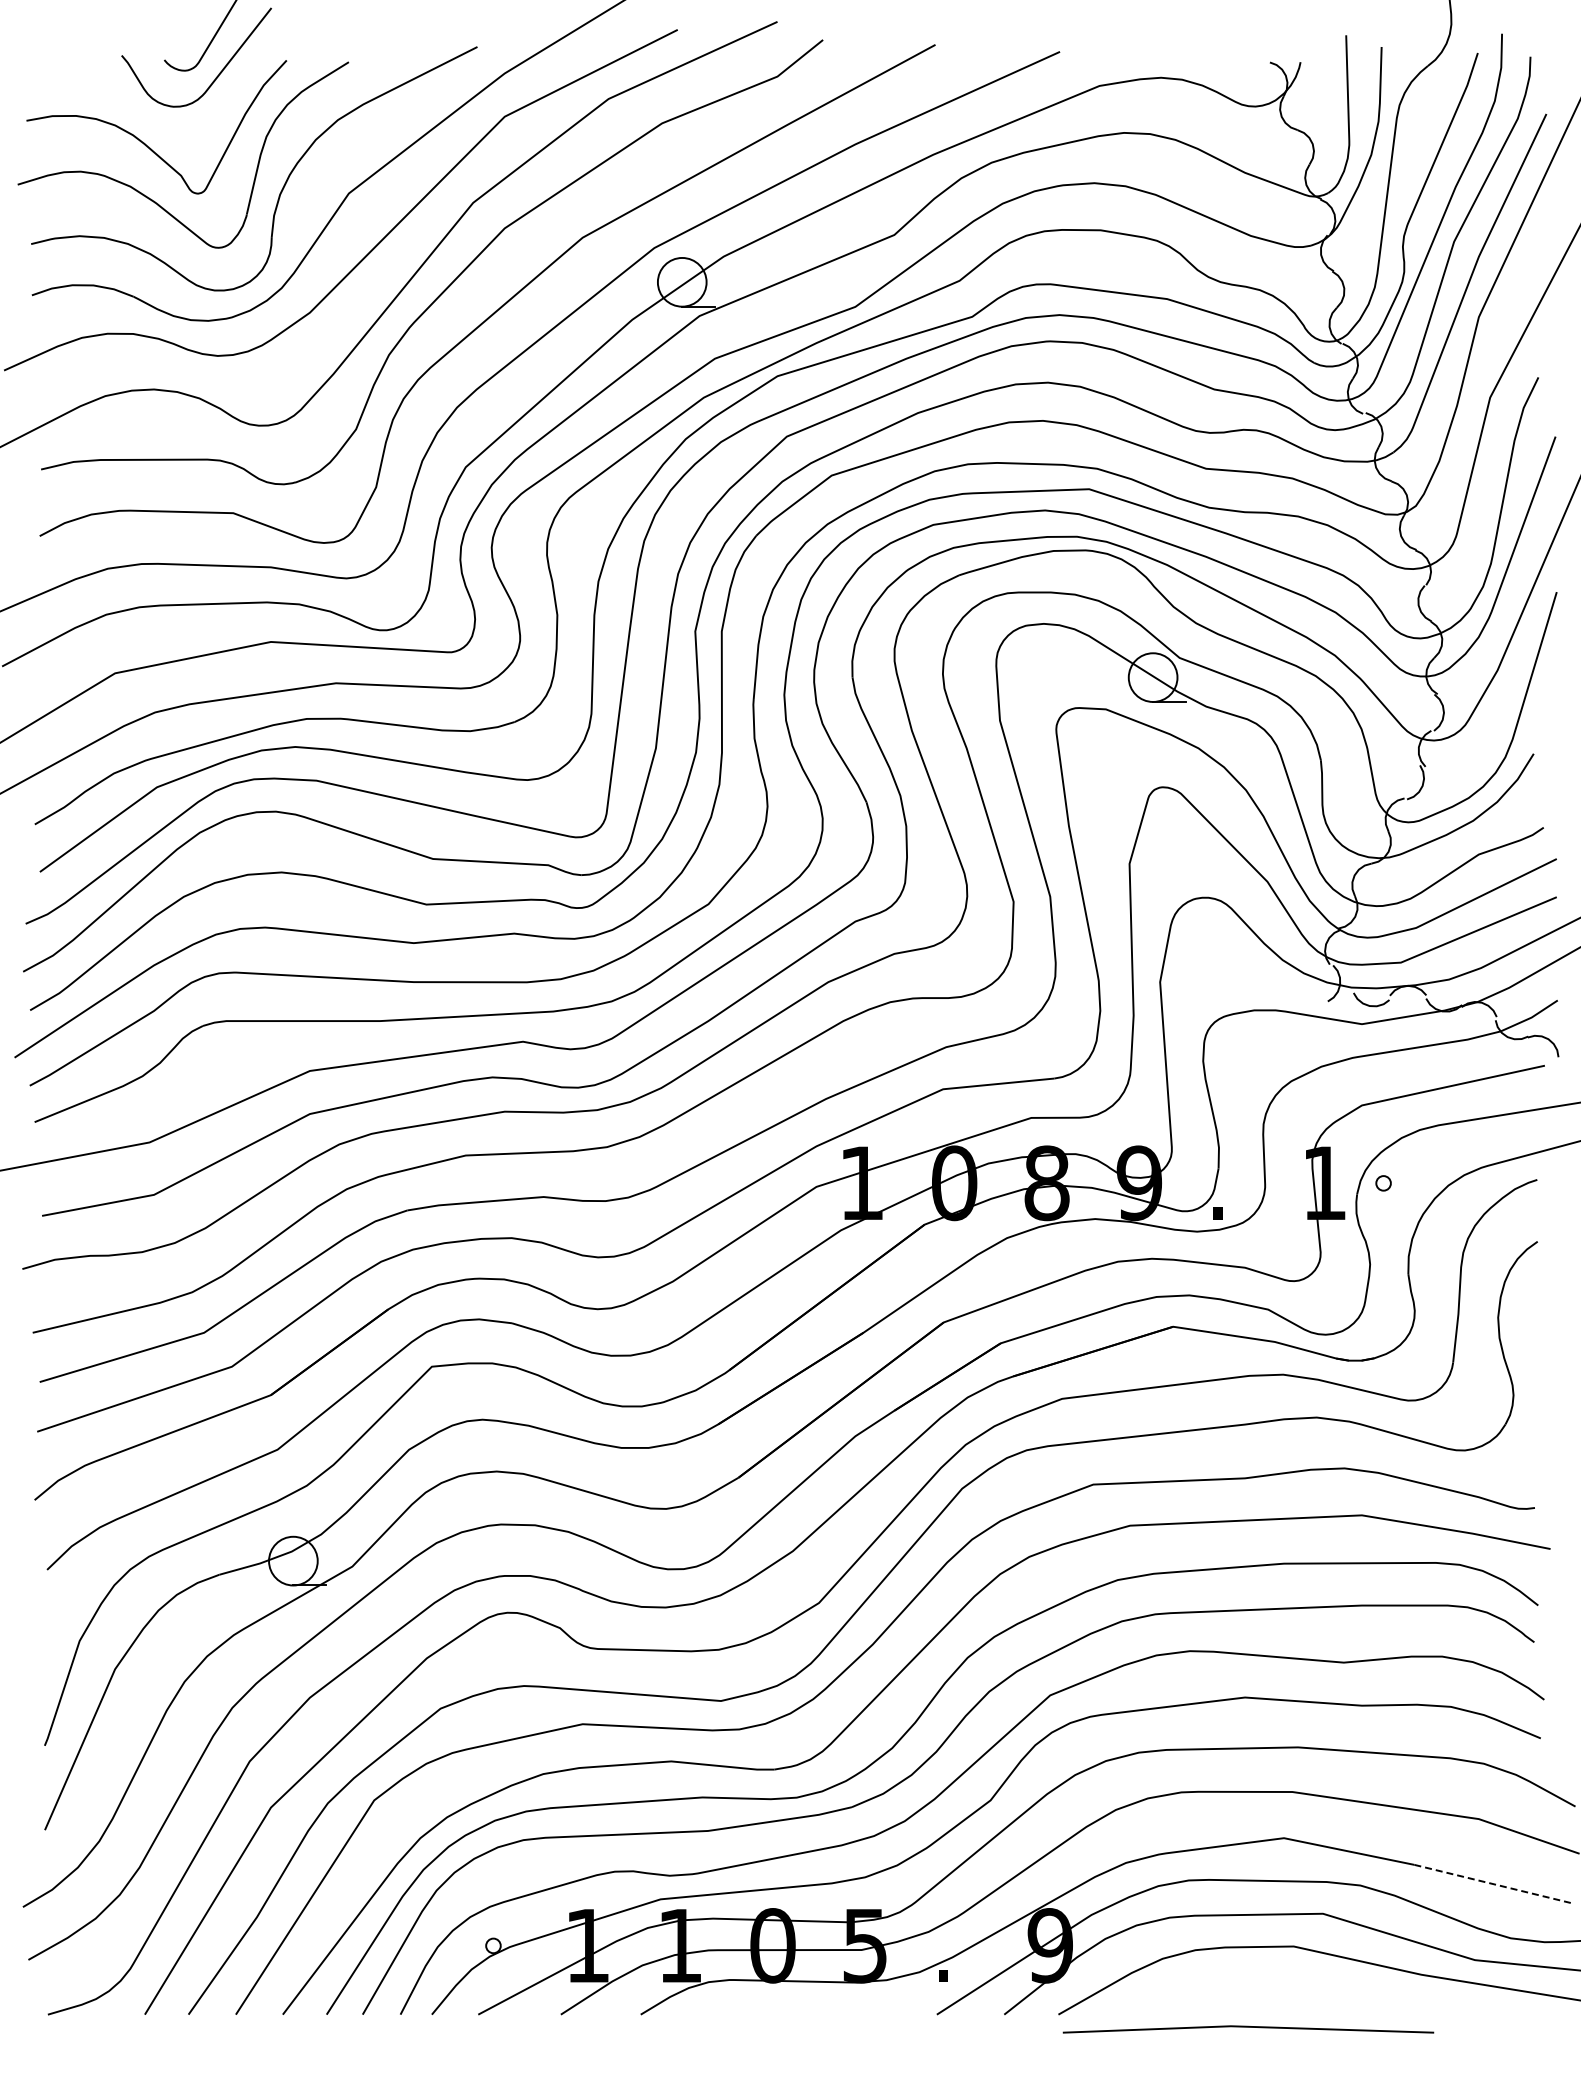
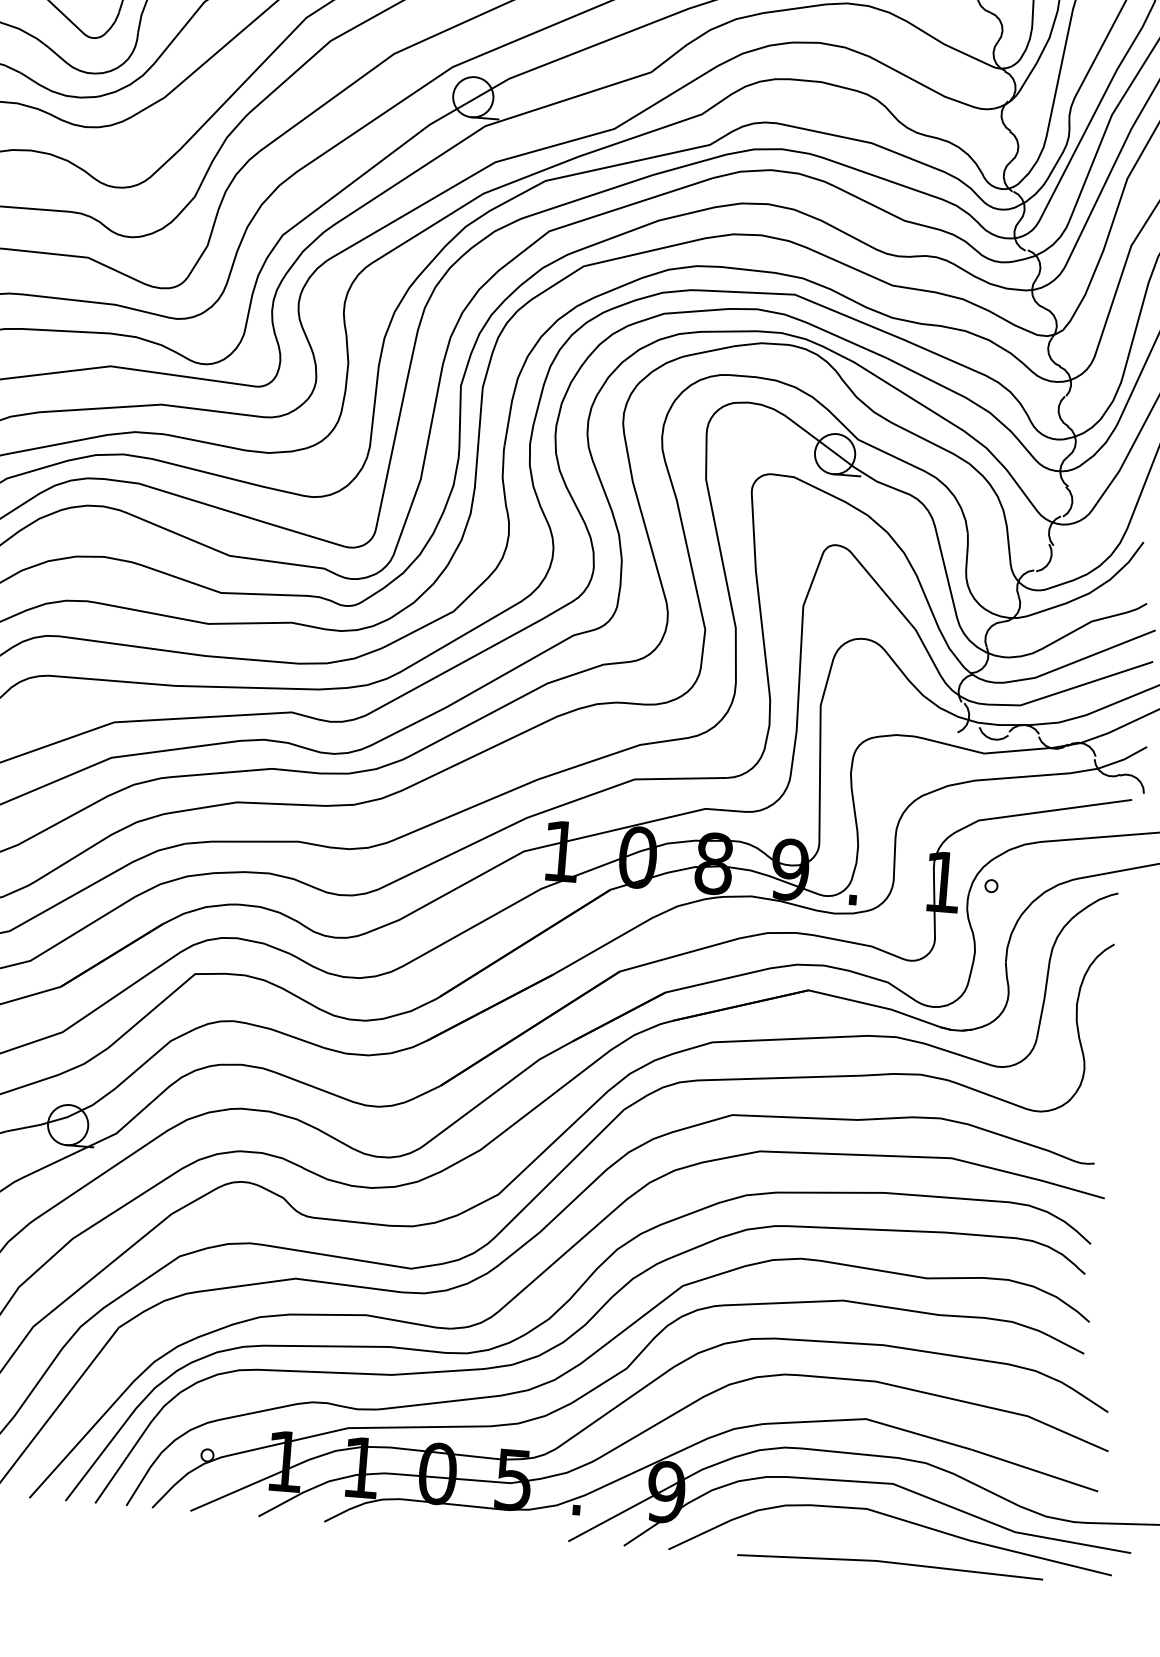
line: (1492, 1883) -> (1034, 1470), dashed -> solid
line: (1248, 2027) -> (890, 1563), moved

